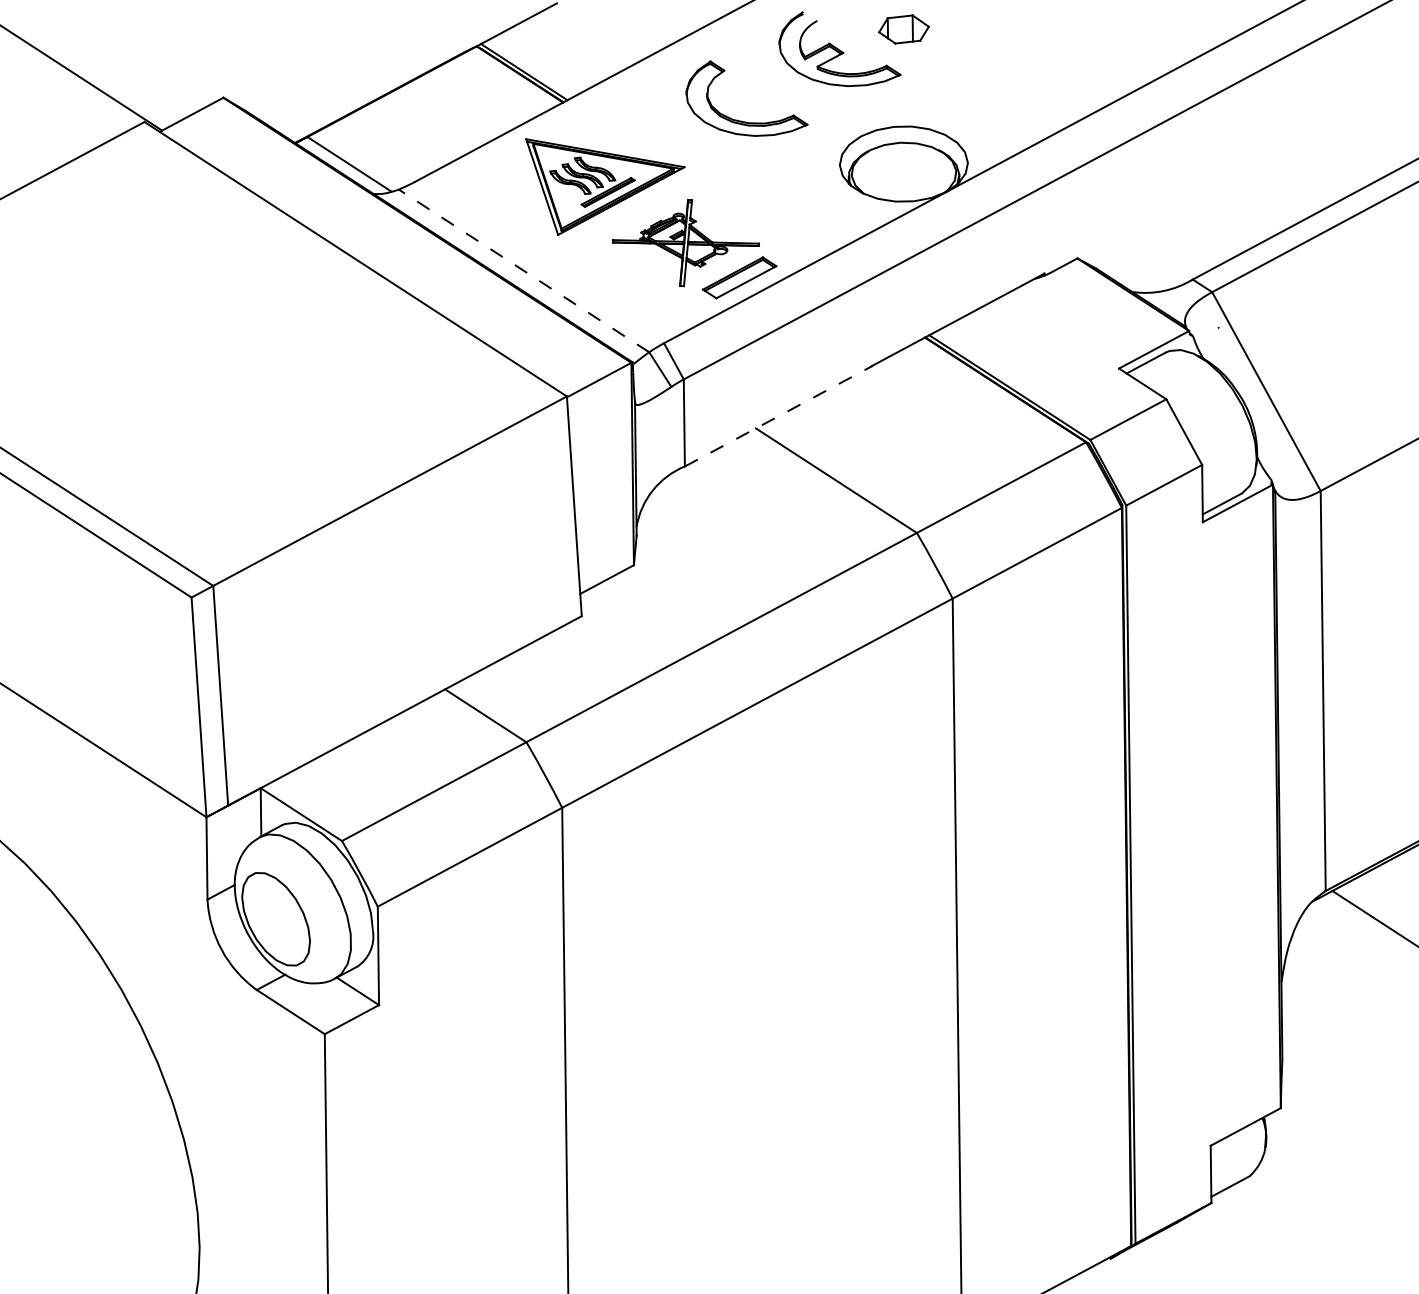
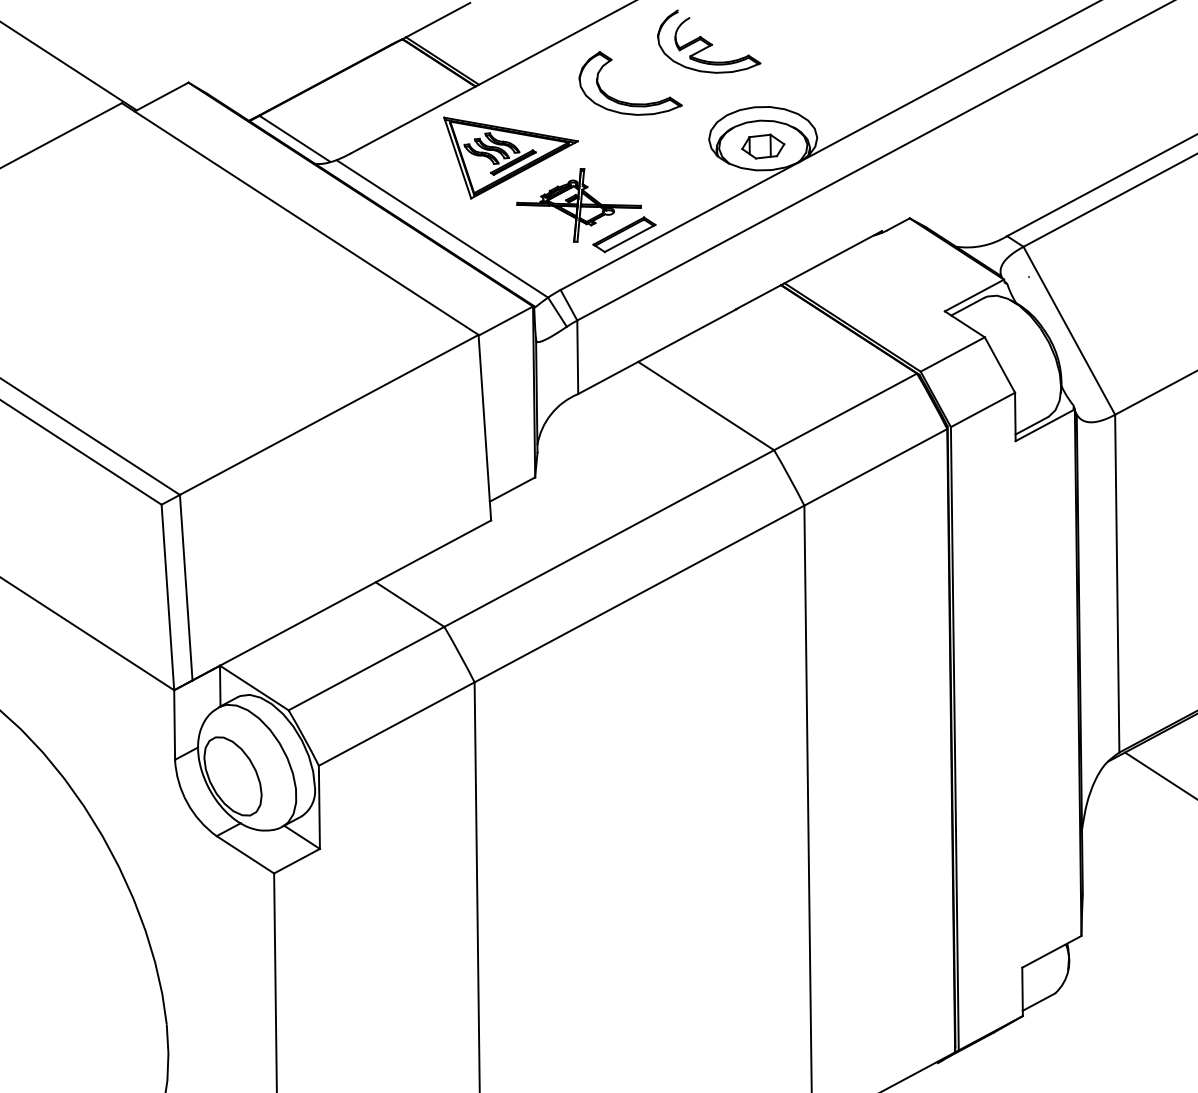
part: (903, 29) -> (762, 146), moved
line: (523, 270) -> (441, 228), dashed -> solid
line: (778, 416) -> (657, 351), dashed -> solid

